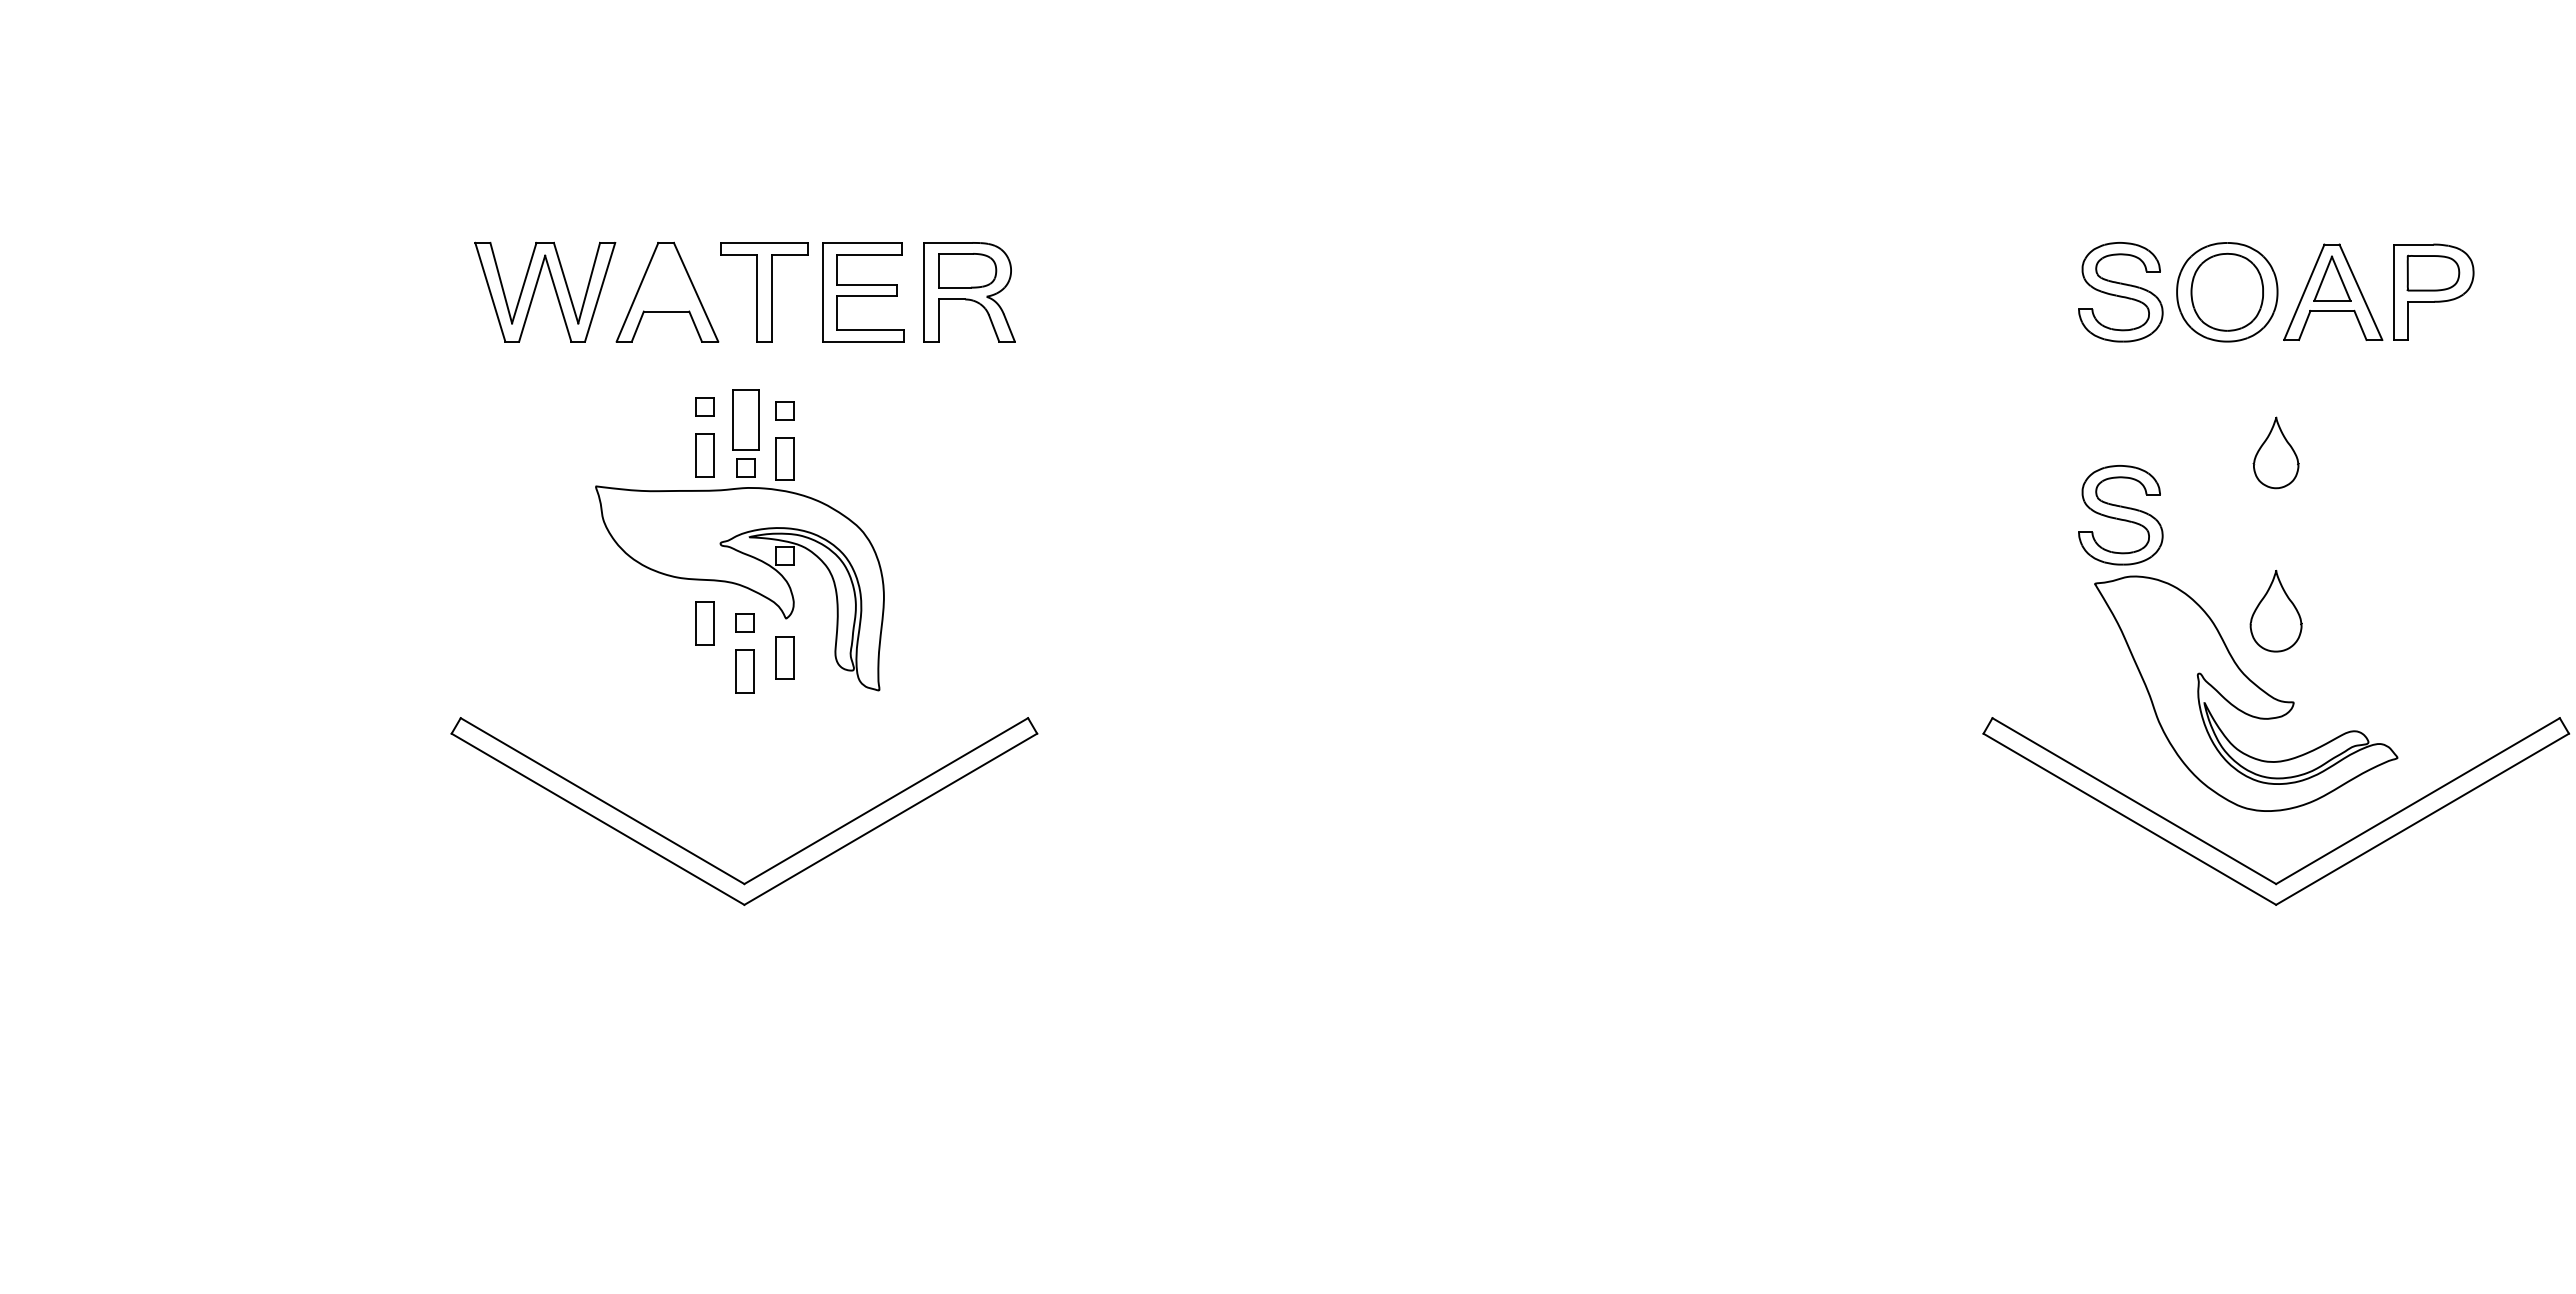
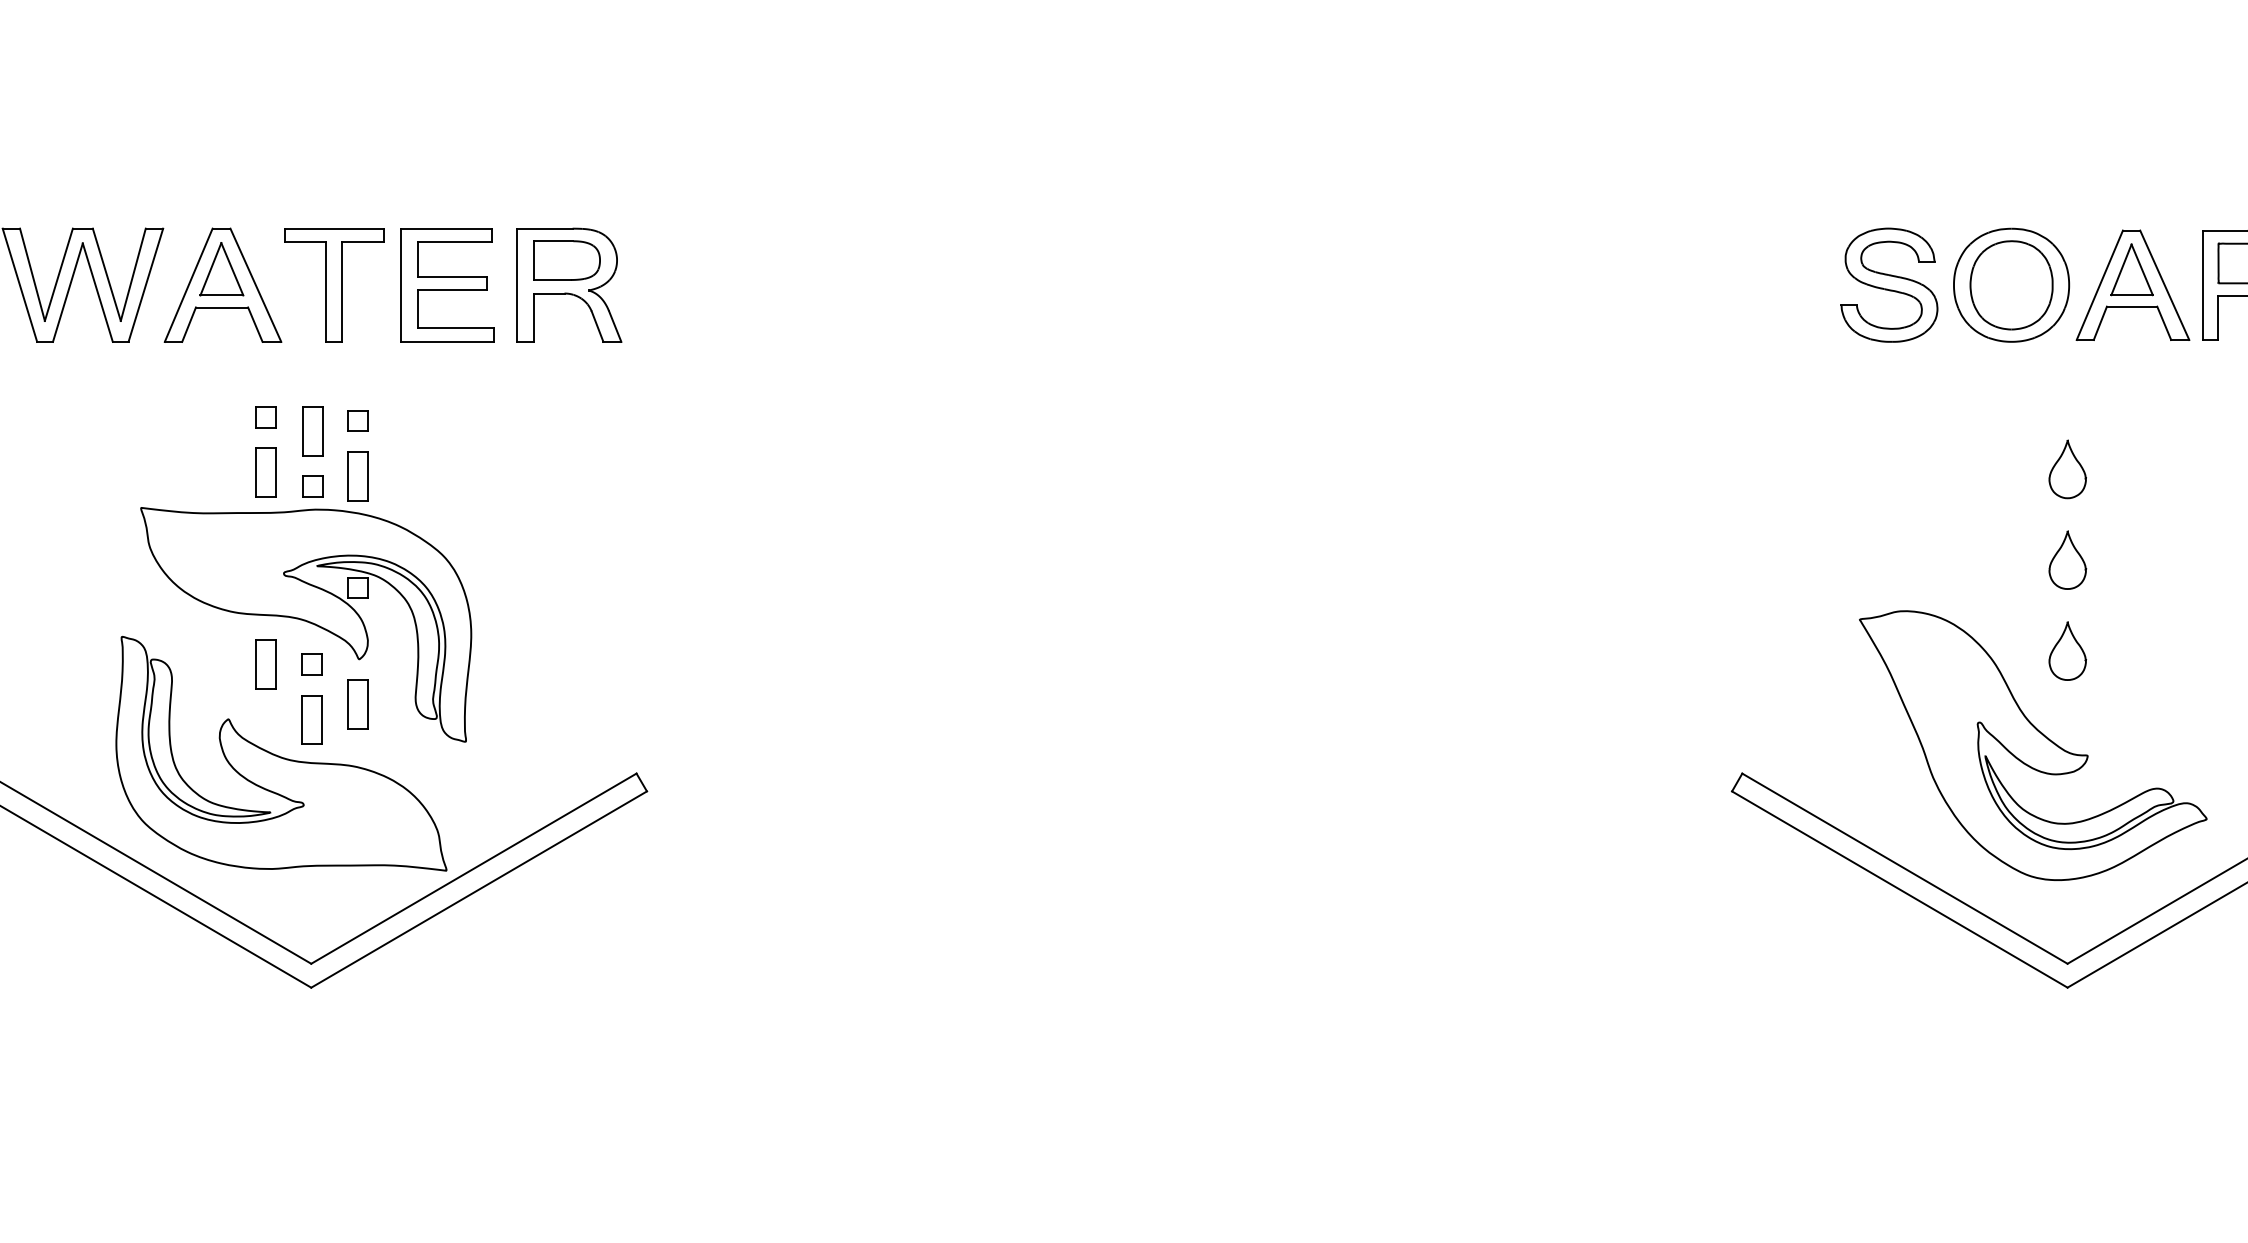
part: (666, 278) -> (221, 269), added
part: (745, 419) -> (312, 431), size x0.71
part: (2276, 452) -> (2067, 468), size x0.71
part: (2120, 515) -> (1889, 541), removed
part: (2276, 532) -> (2067, 560), added
part: (2276, 611) -> (2067, 651), size x0.62
part: (718, 700) -> (281, 753), added

